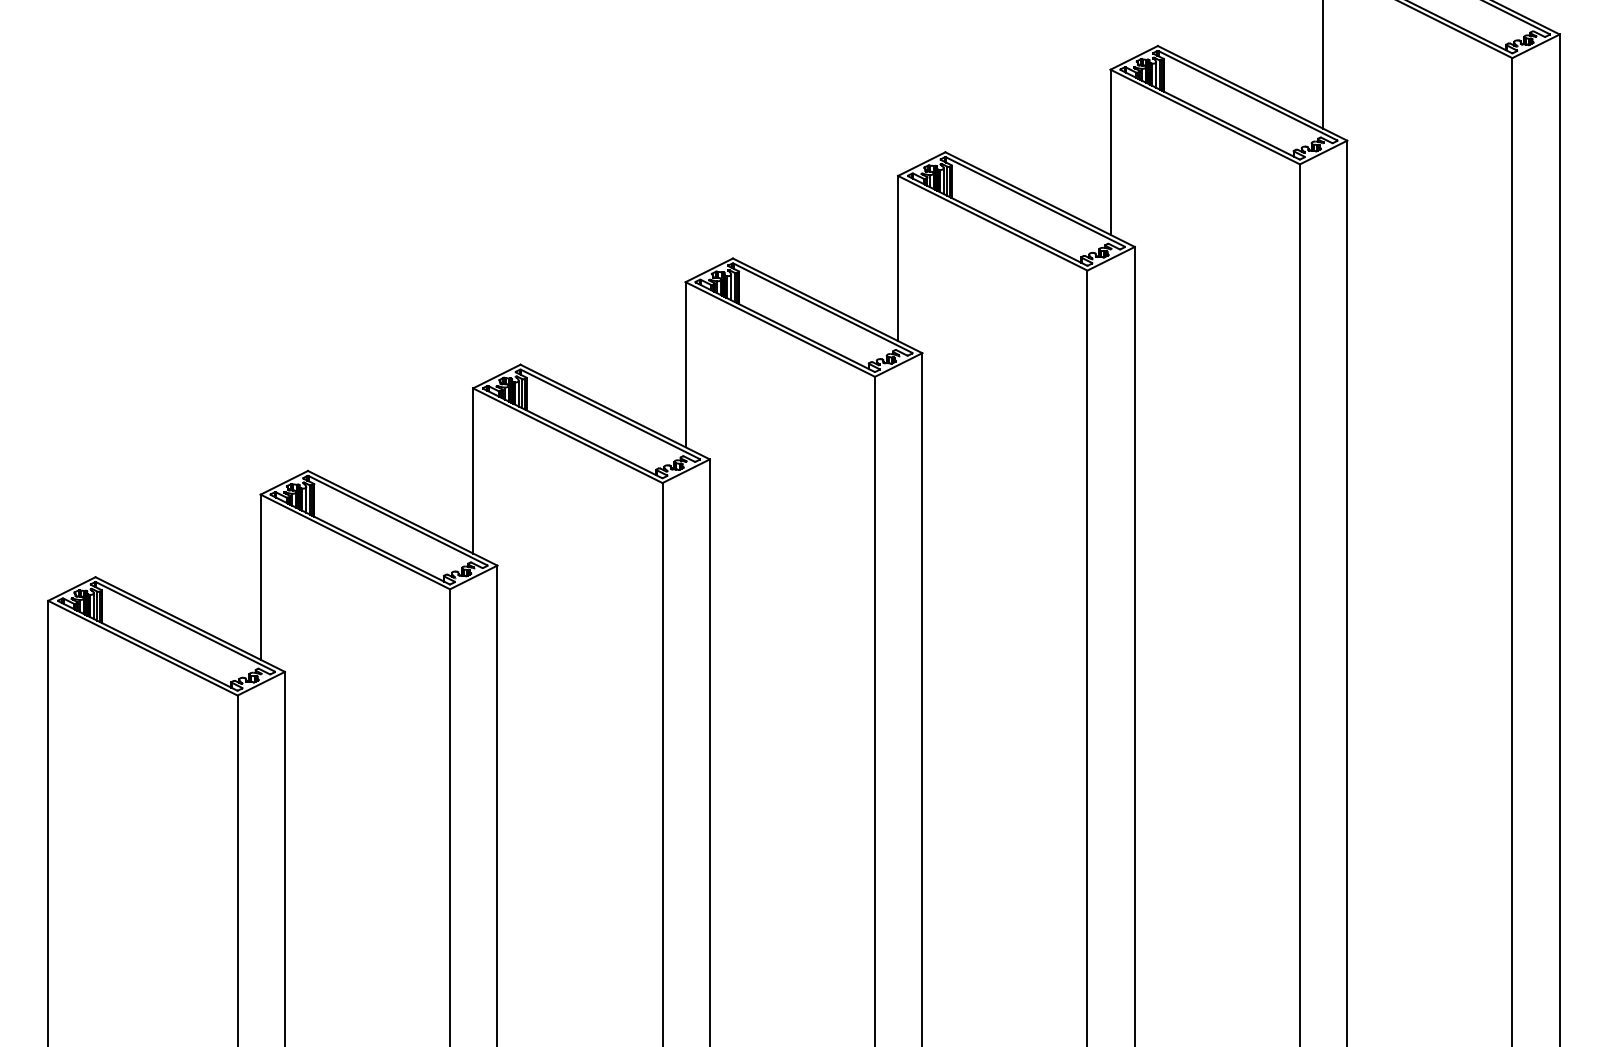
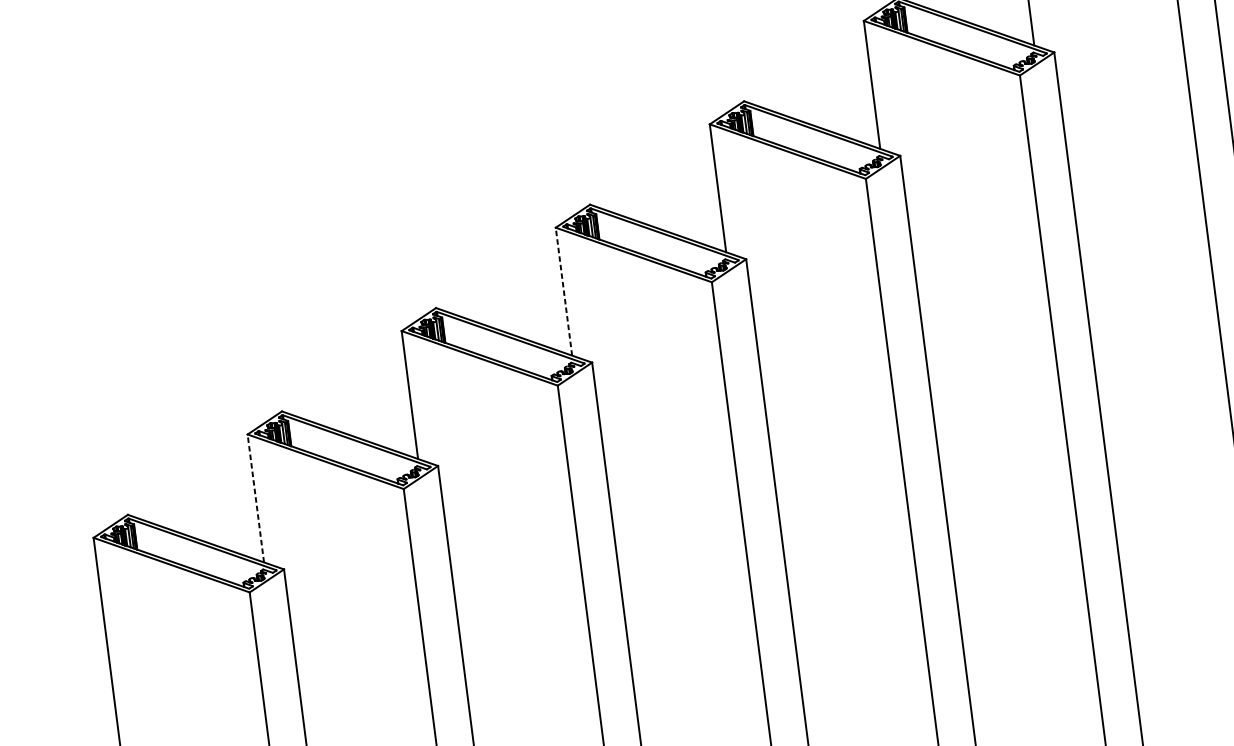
line: (685, 364) -> (563, 291), solid -> dashed
line: (260, 577) -> (255, 498), solid -> dashed

